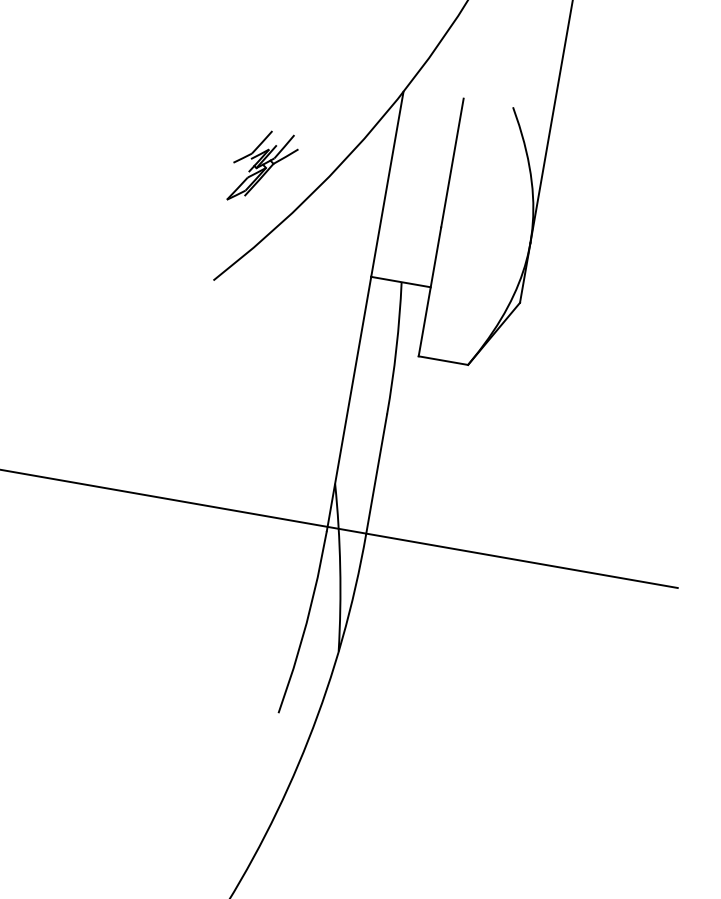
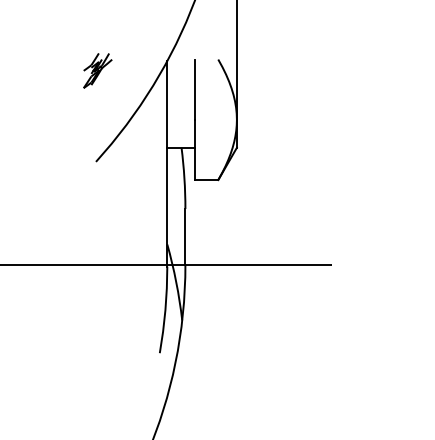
part: (263, 167) -> (97, 70), moved

